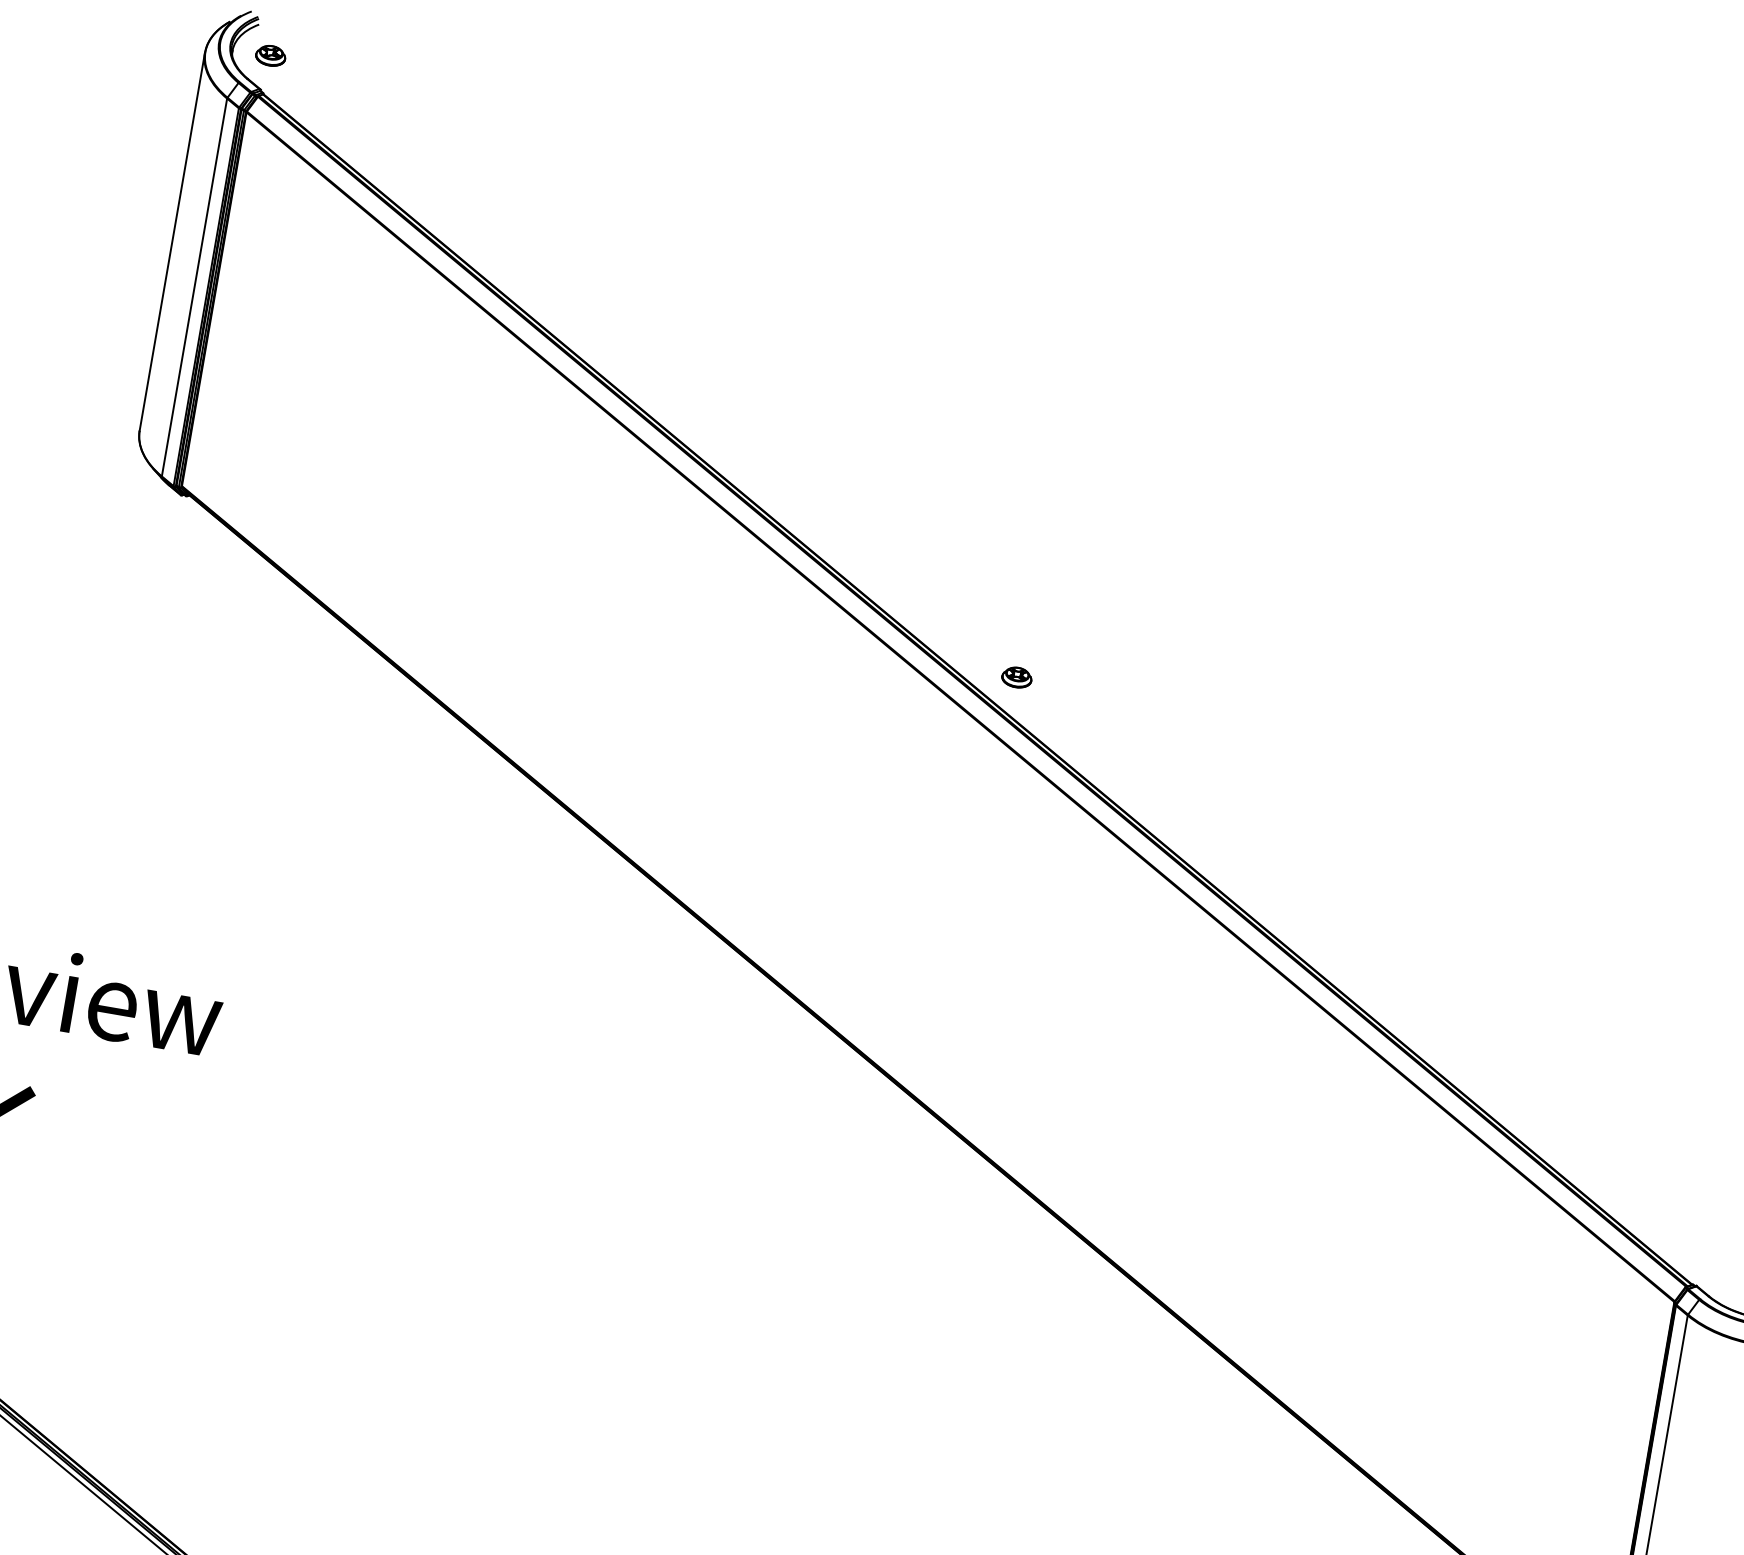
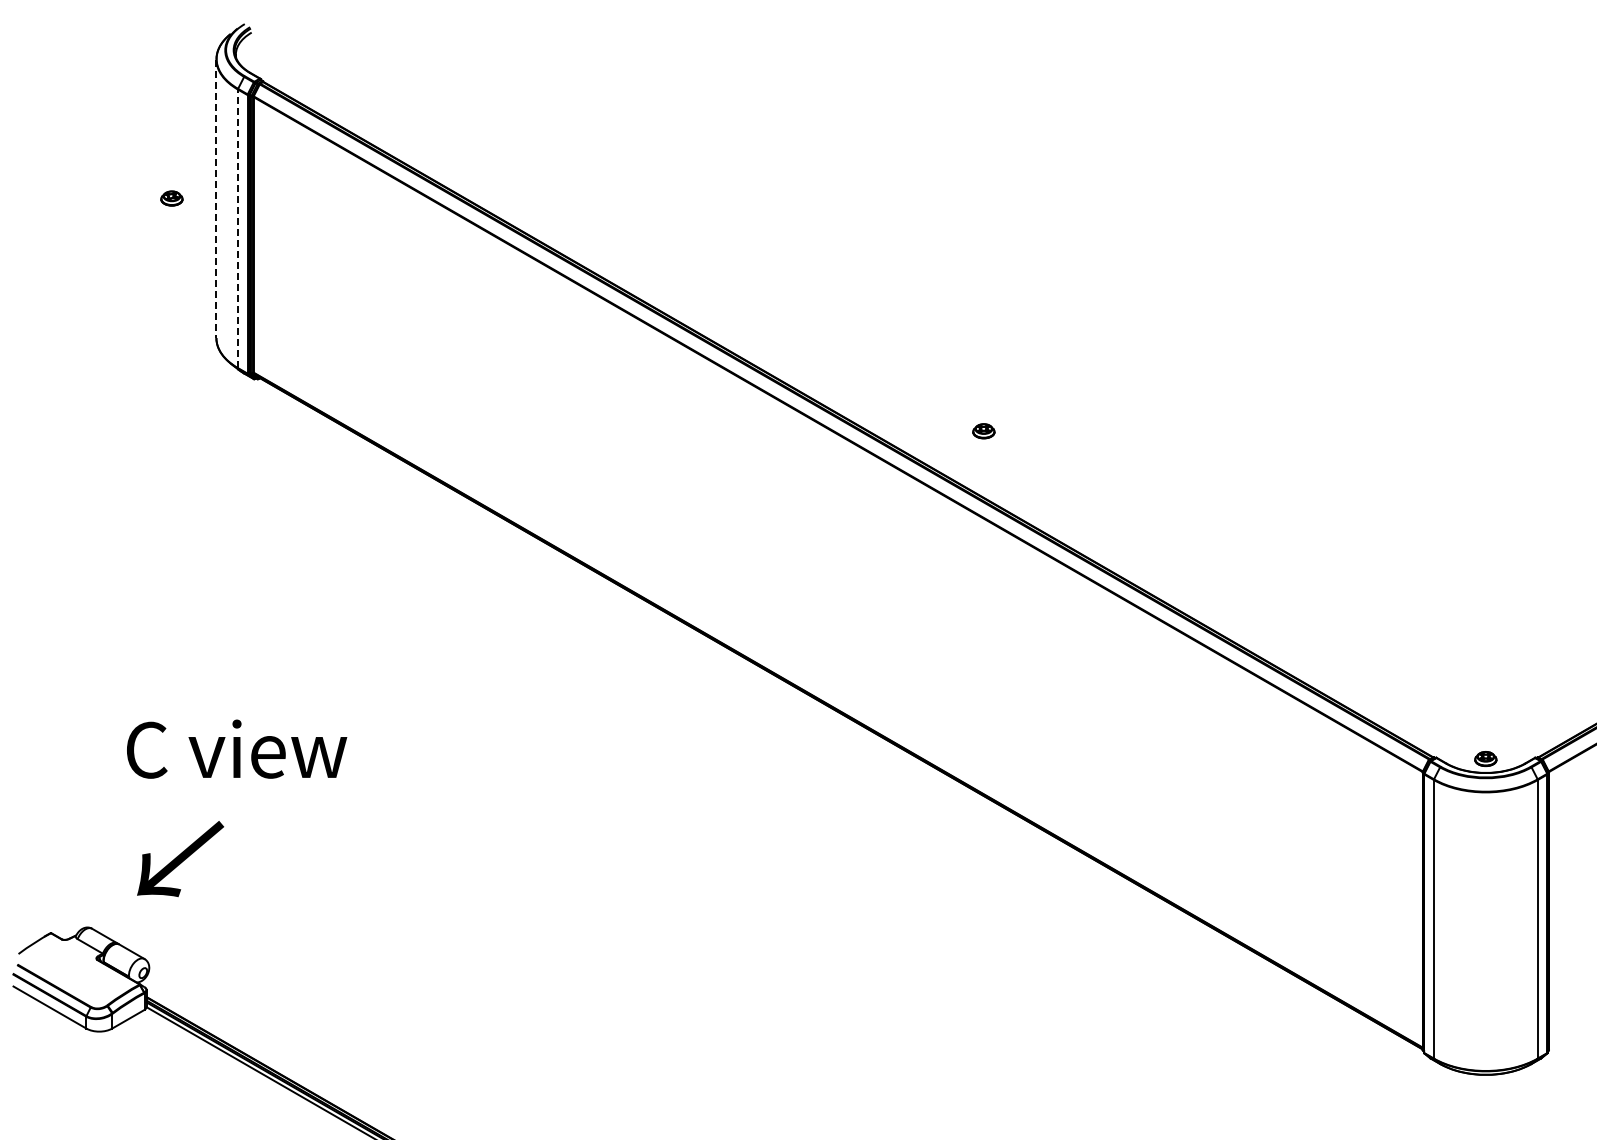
part: (270, 55) -> (171, 198), moved
line: (172, 242) -> (216, 199), solid -> dashed
line: (193, 287) -> (237, 228), solid -> dashed
part: (1016, 677) -> (983, 431), moved

